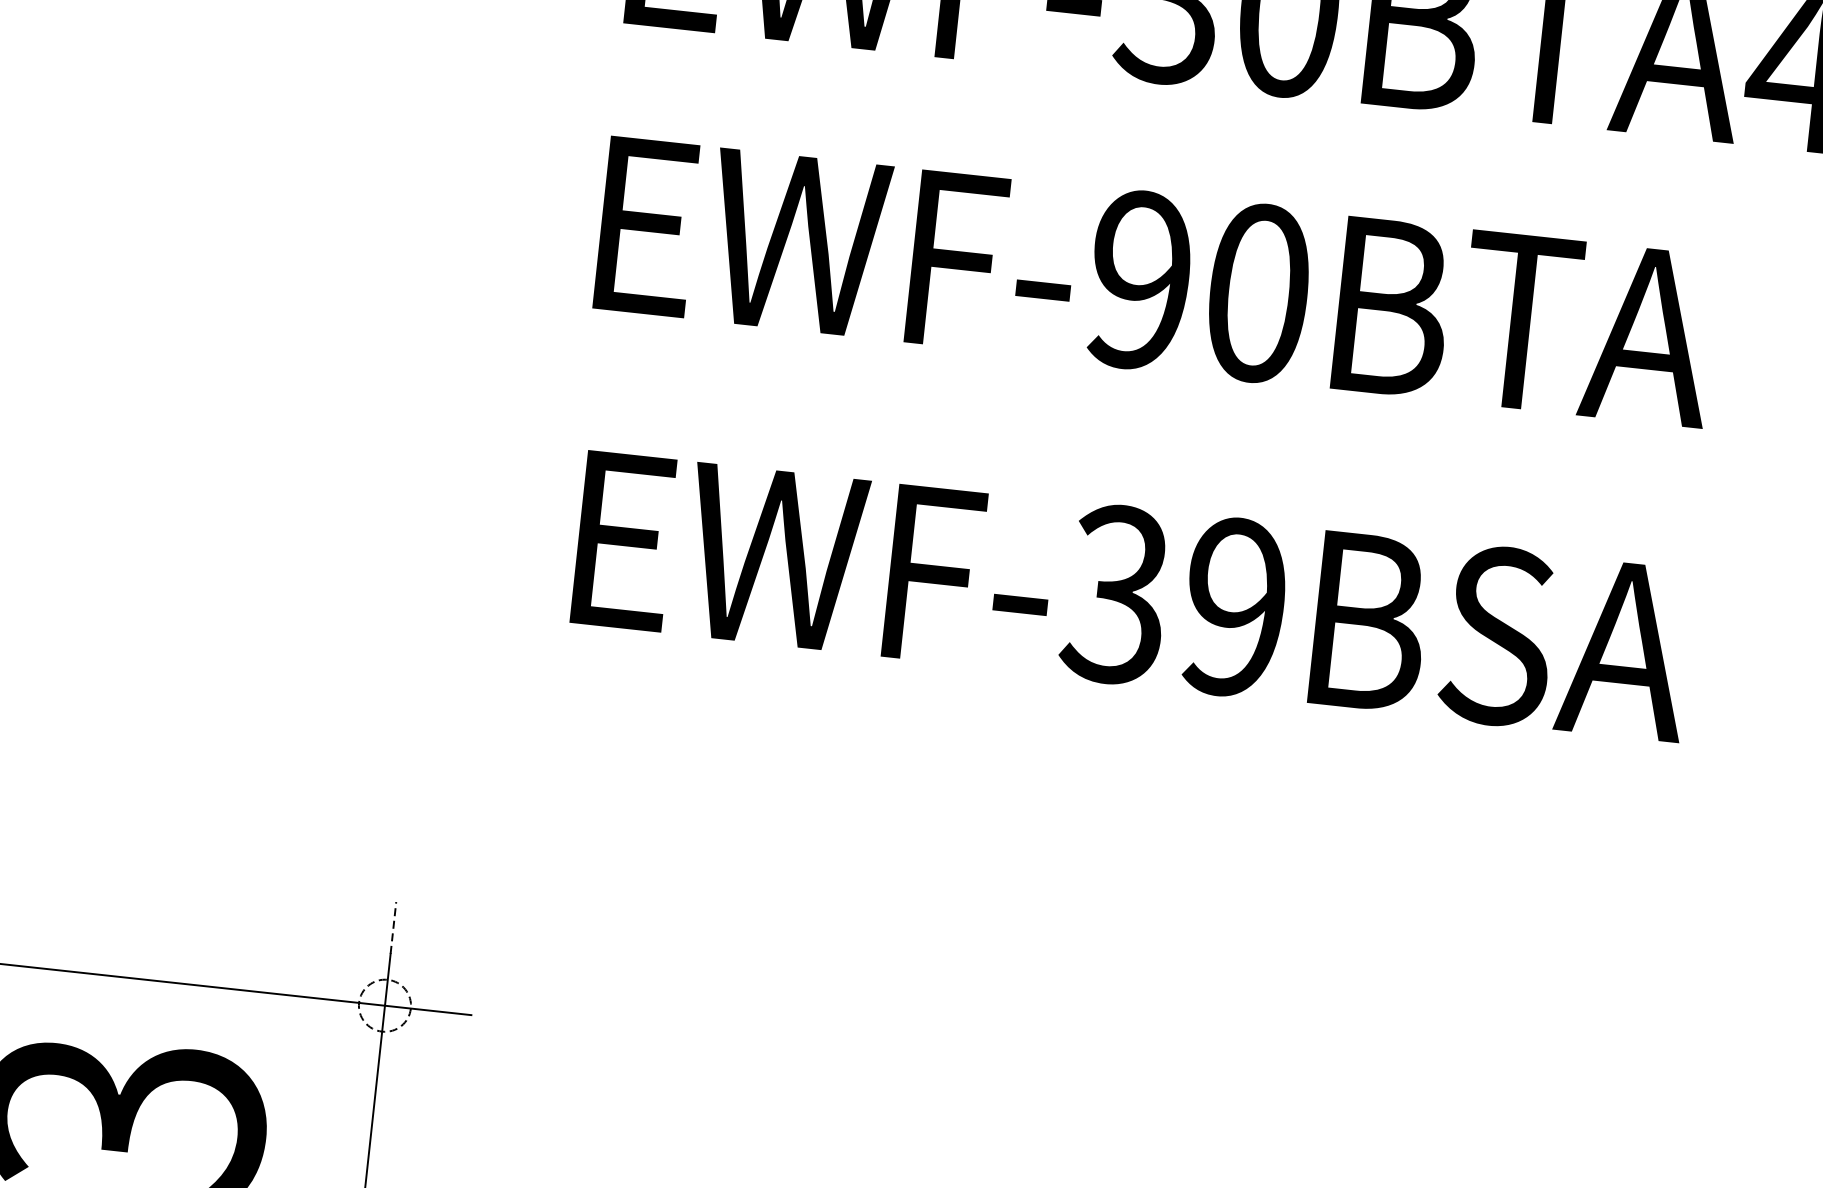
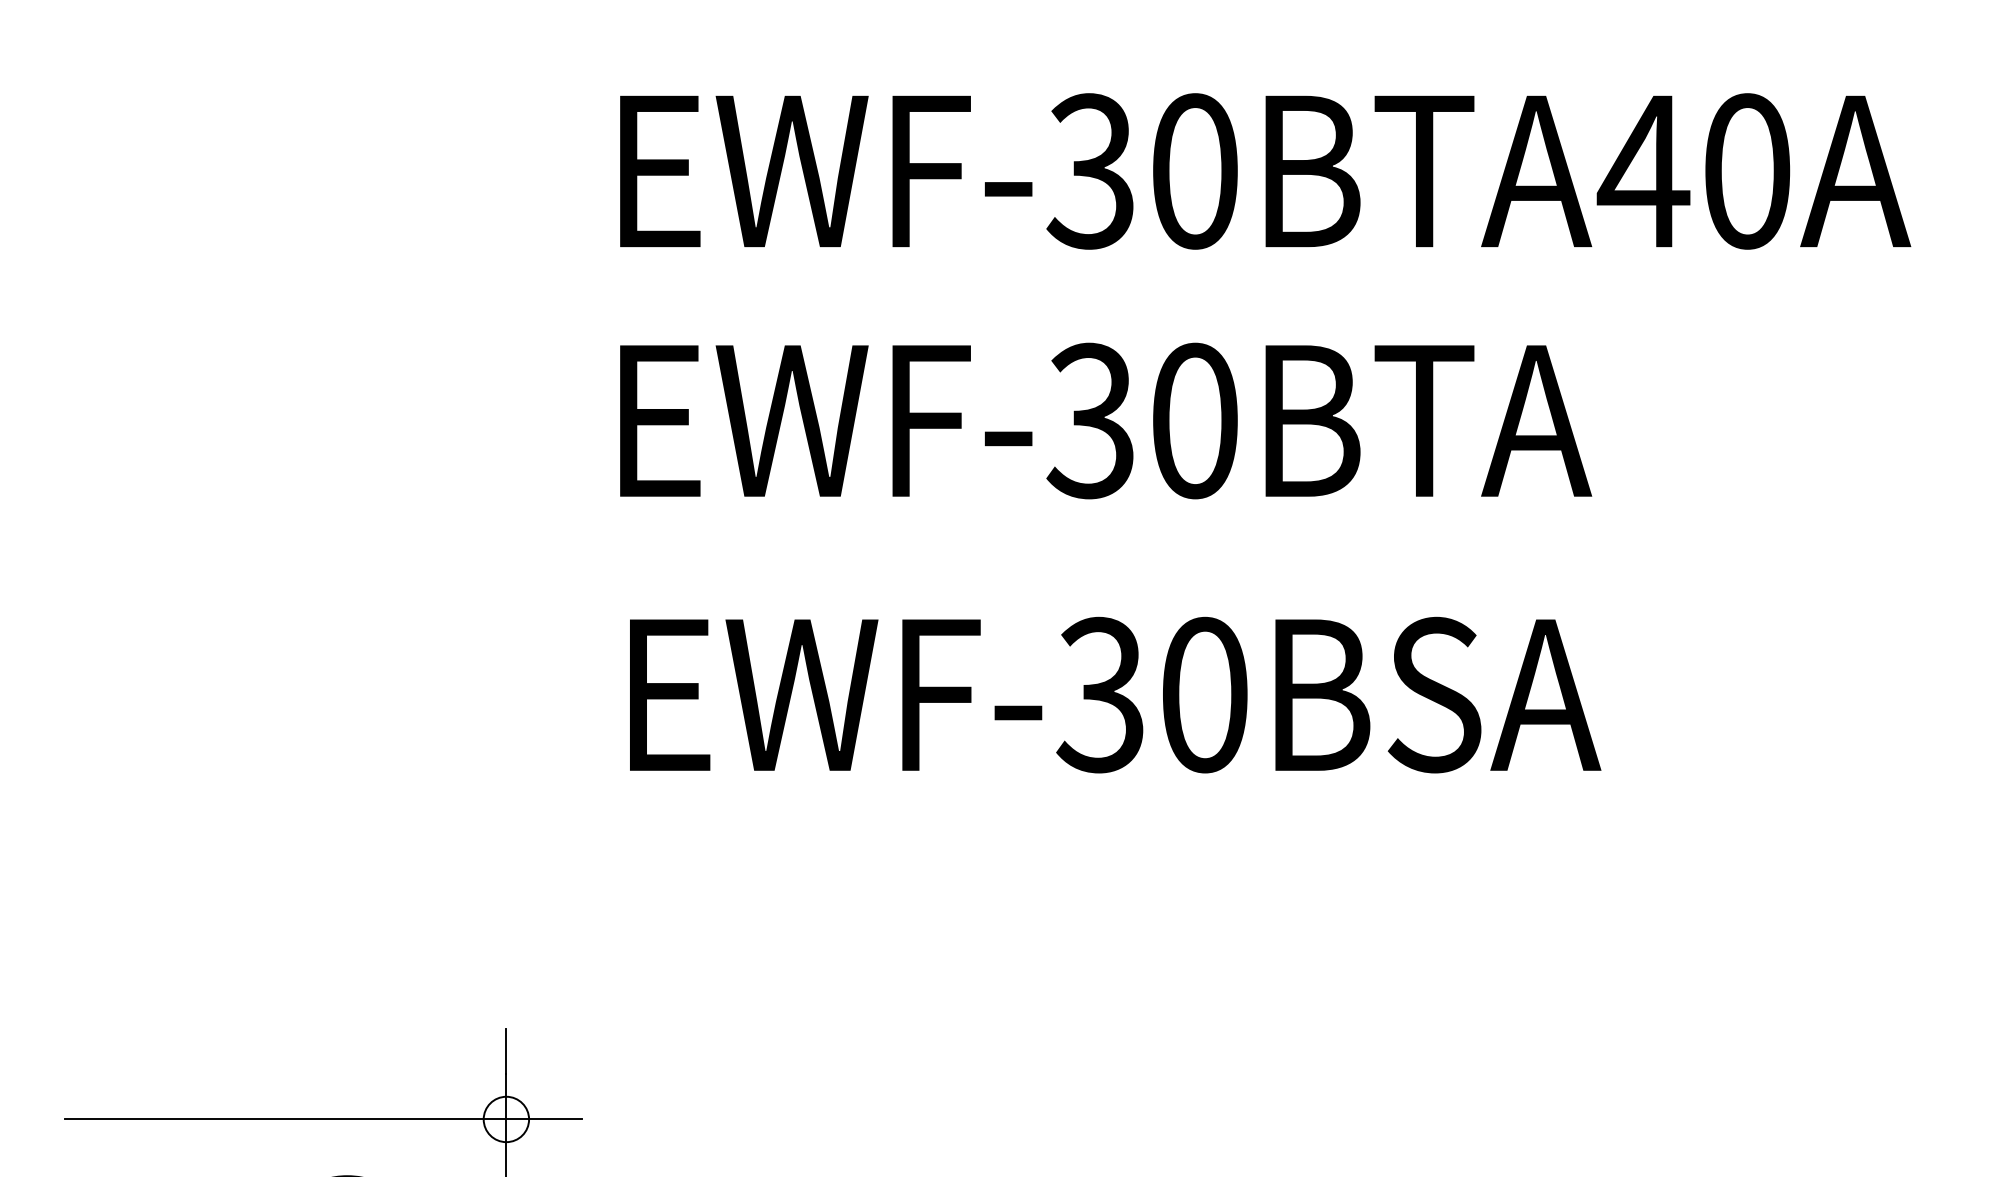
text: (1137, 279) -> (1089, 420), EWF-90BTA -> EWF-30BTA
text: (1235, 606) -> (1204, 694), EWF-39BSA -> EWF-30BSA
line: (393, 928) -> (506, 1051), dashed -> solid
circle: (385, 1005) -> (506, 1119), dashed -> solid

